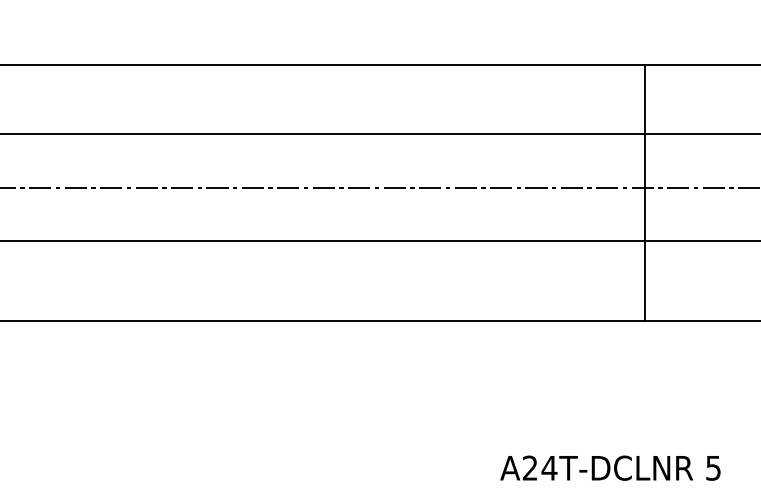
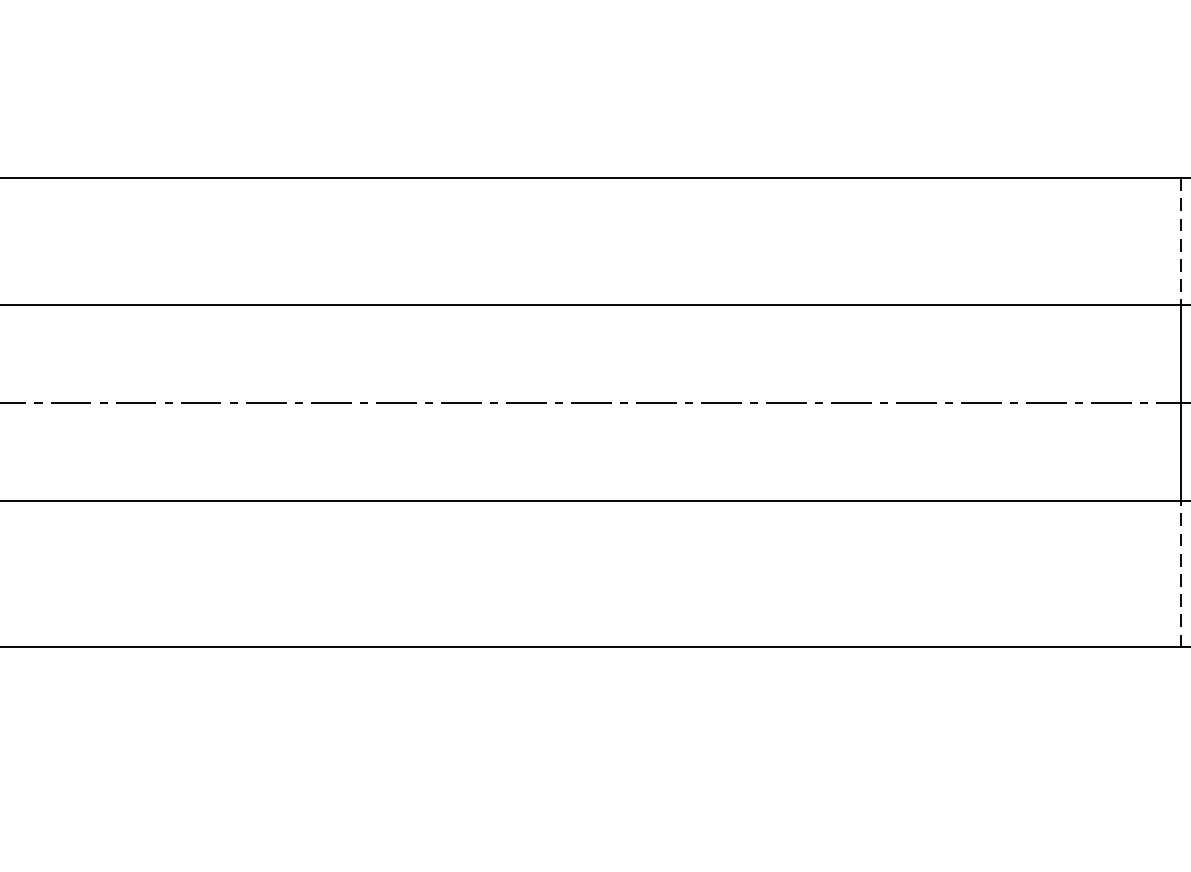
line: (644, 100) -> (1179, 242), solid -> dashed
line: (644, 280) -> (1179, 573), solid -> dashed

